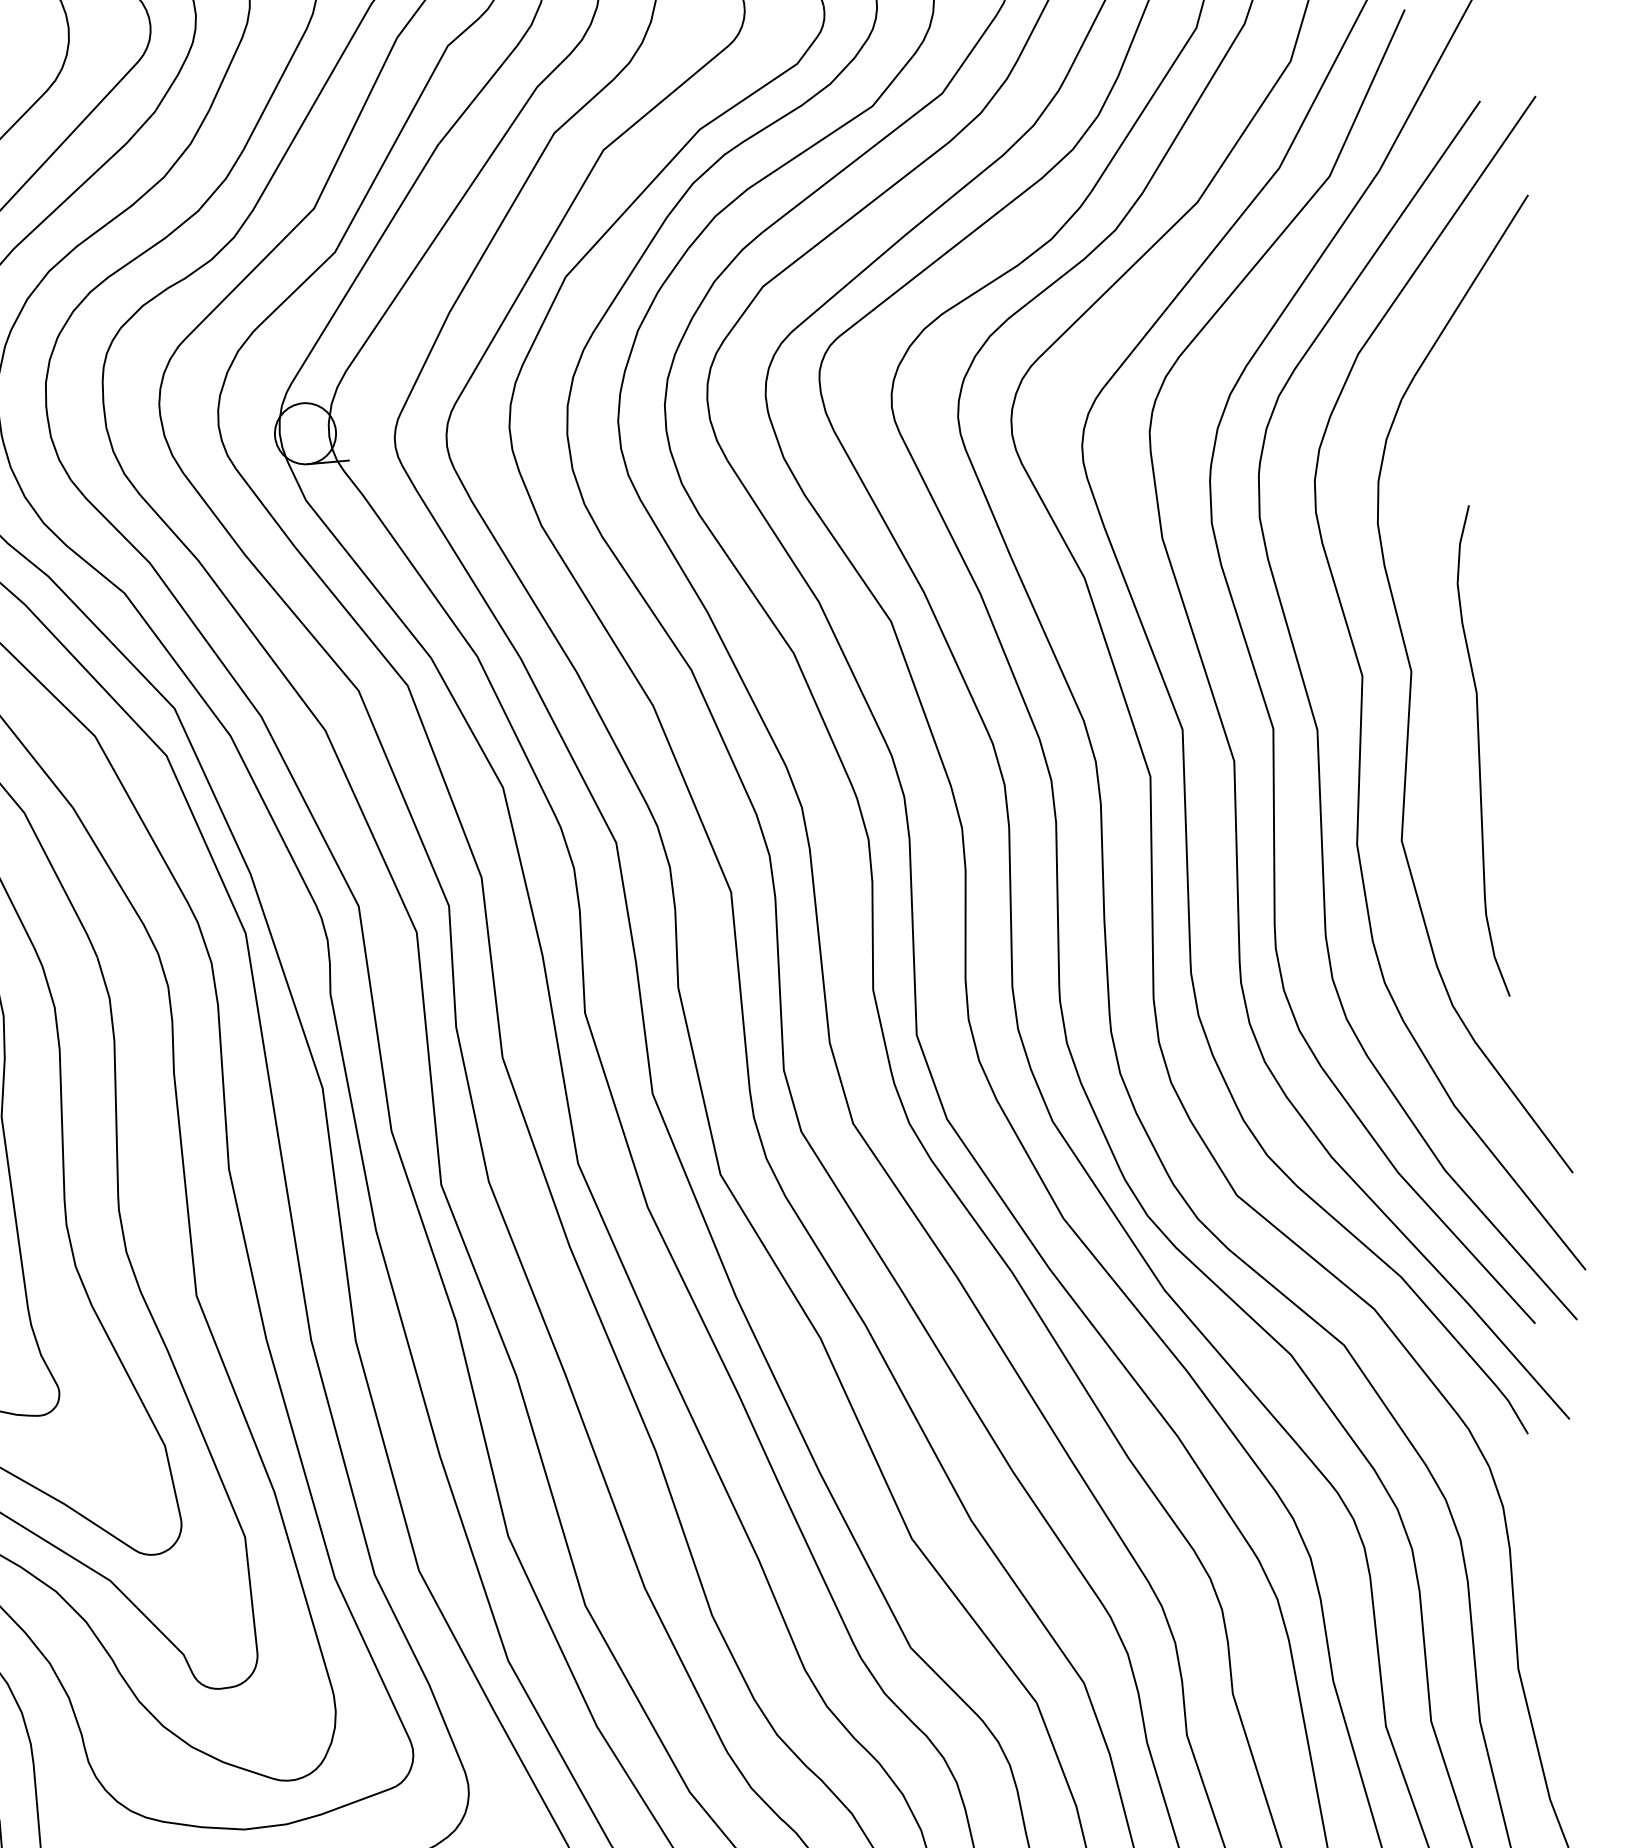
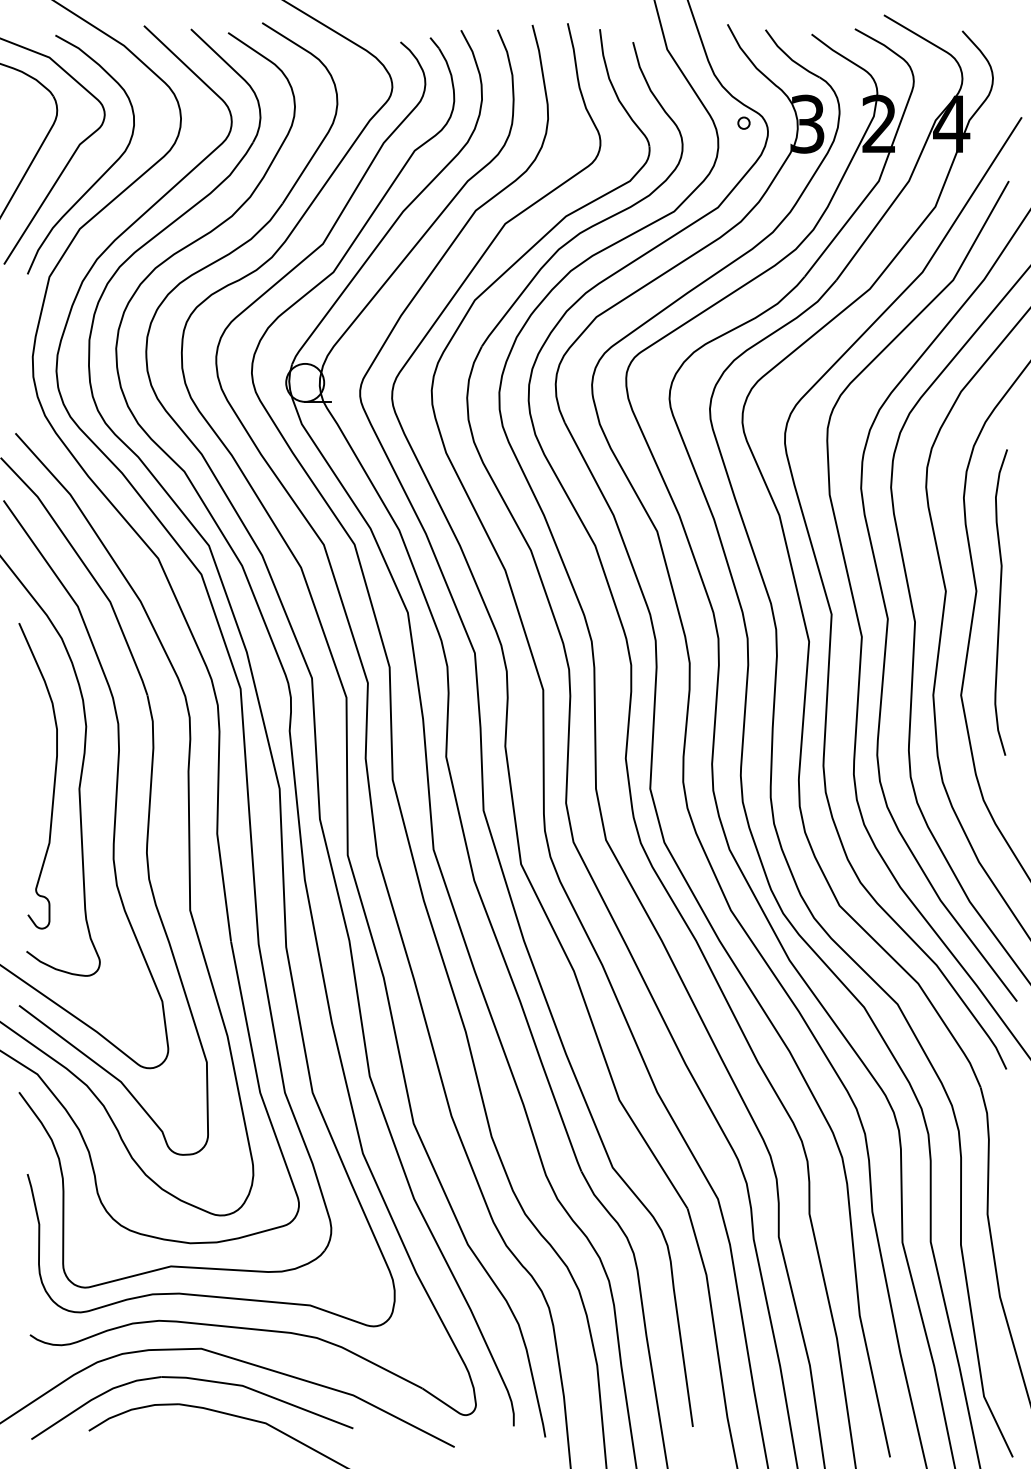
curve: (1480, 751) -> (1000, 602), moved

